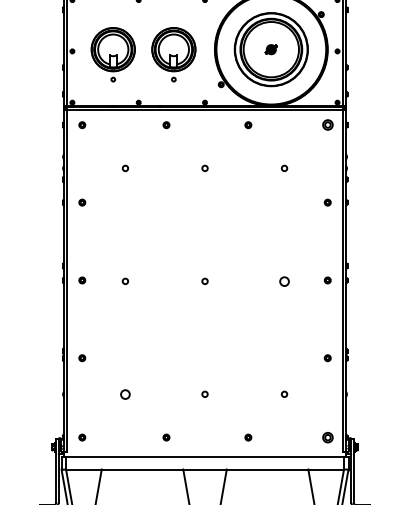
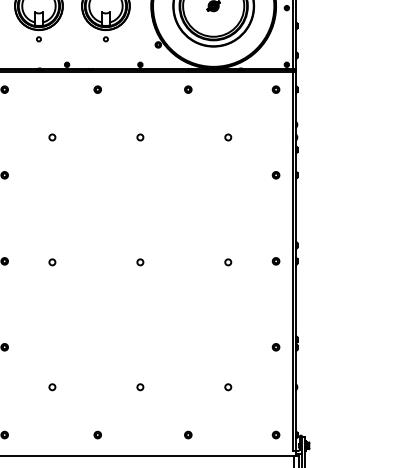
part: (327, 125) -> (275, 90), size x0.62
circle: (284, 280) -> (228, 261), size x0.62
circle: (125, 393) -> (52, 386), size x0.62
part: (327, 437) -> (275, 434), size x0.62

